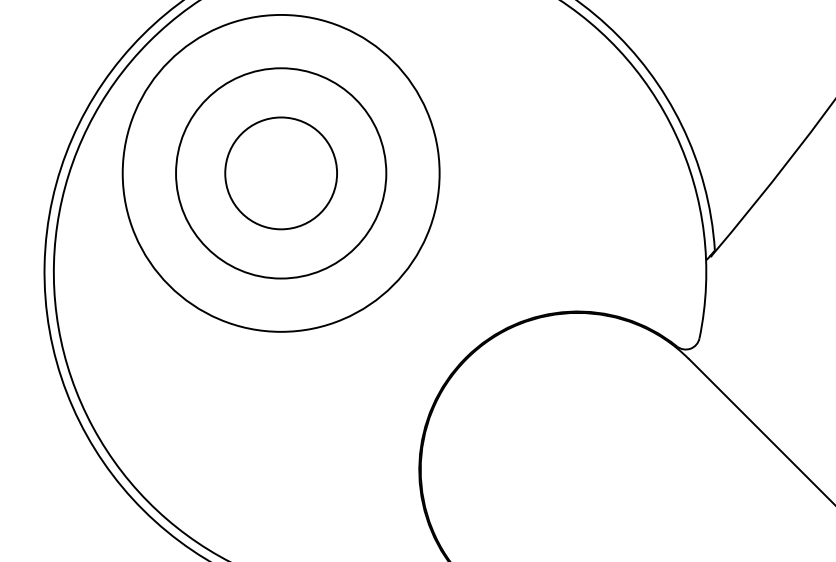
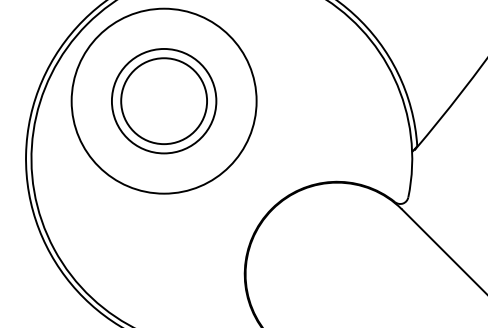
circle: (280, 172) -> (163, 100), size x0.7
circle: (280, 172) -> (163, 100), size x1.6

